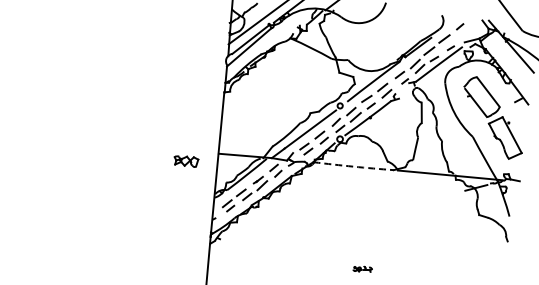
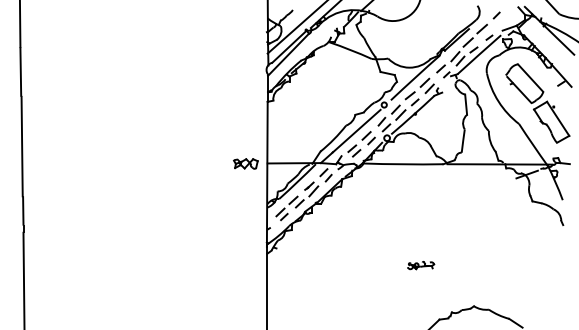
part: (185, 160) -> (245, 163), moved
arc: (353, 166) -> (402, 164), dashed -> solid
part: (362, 269) -> (421, 265), size x1.43

